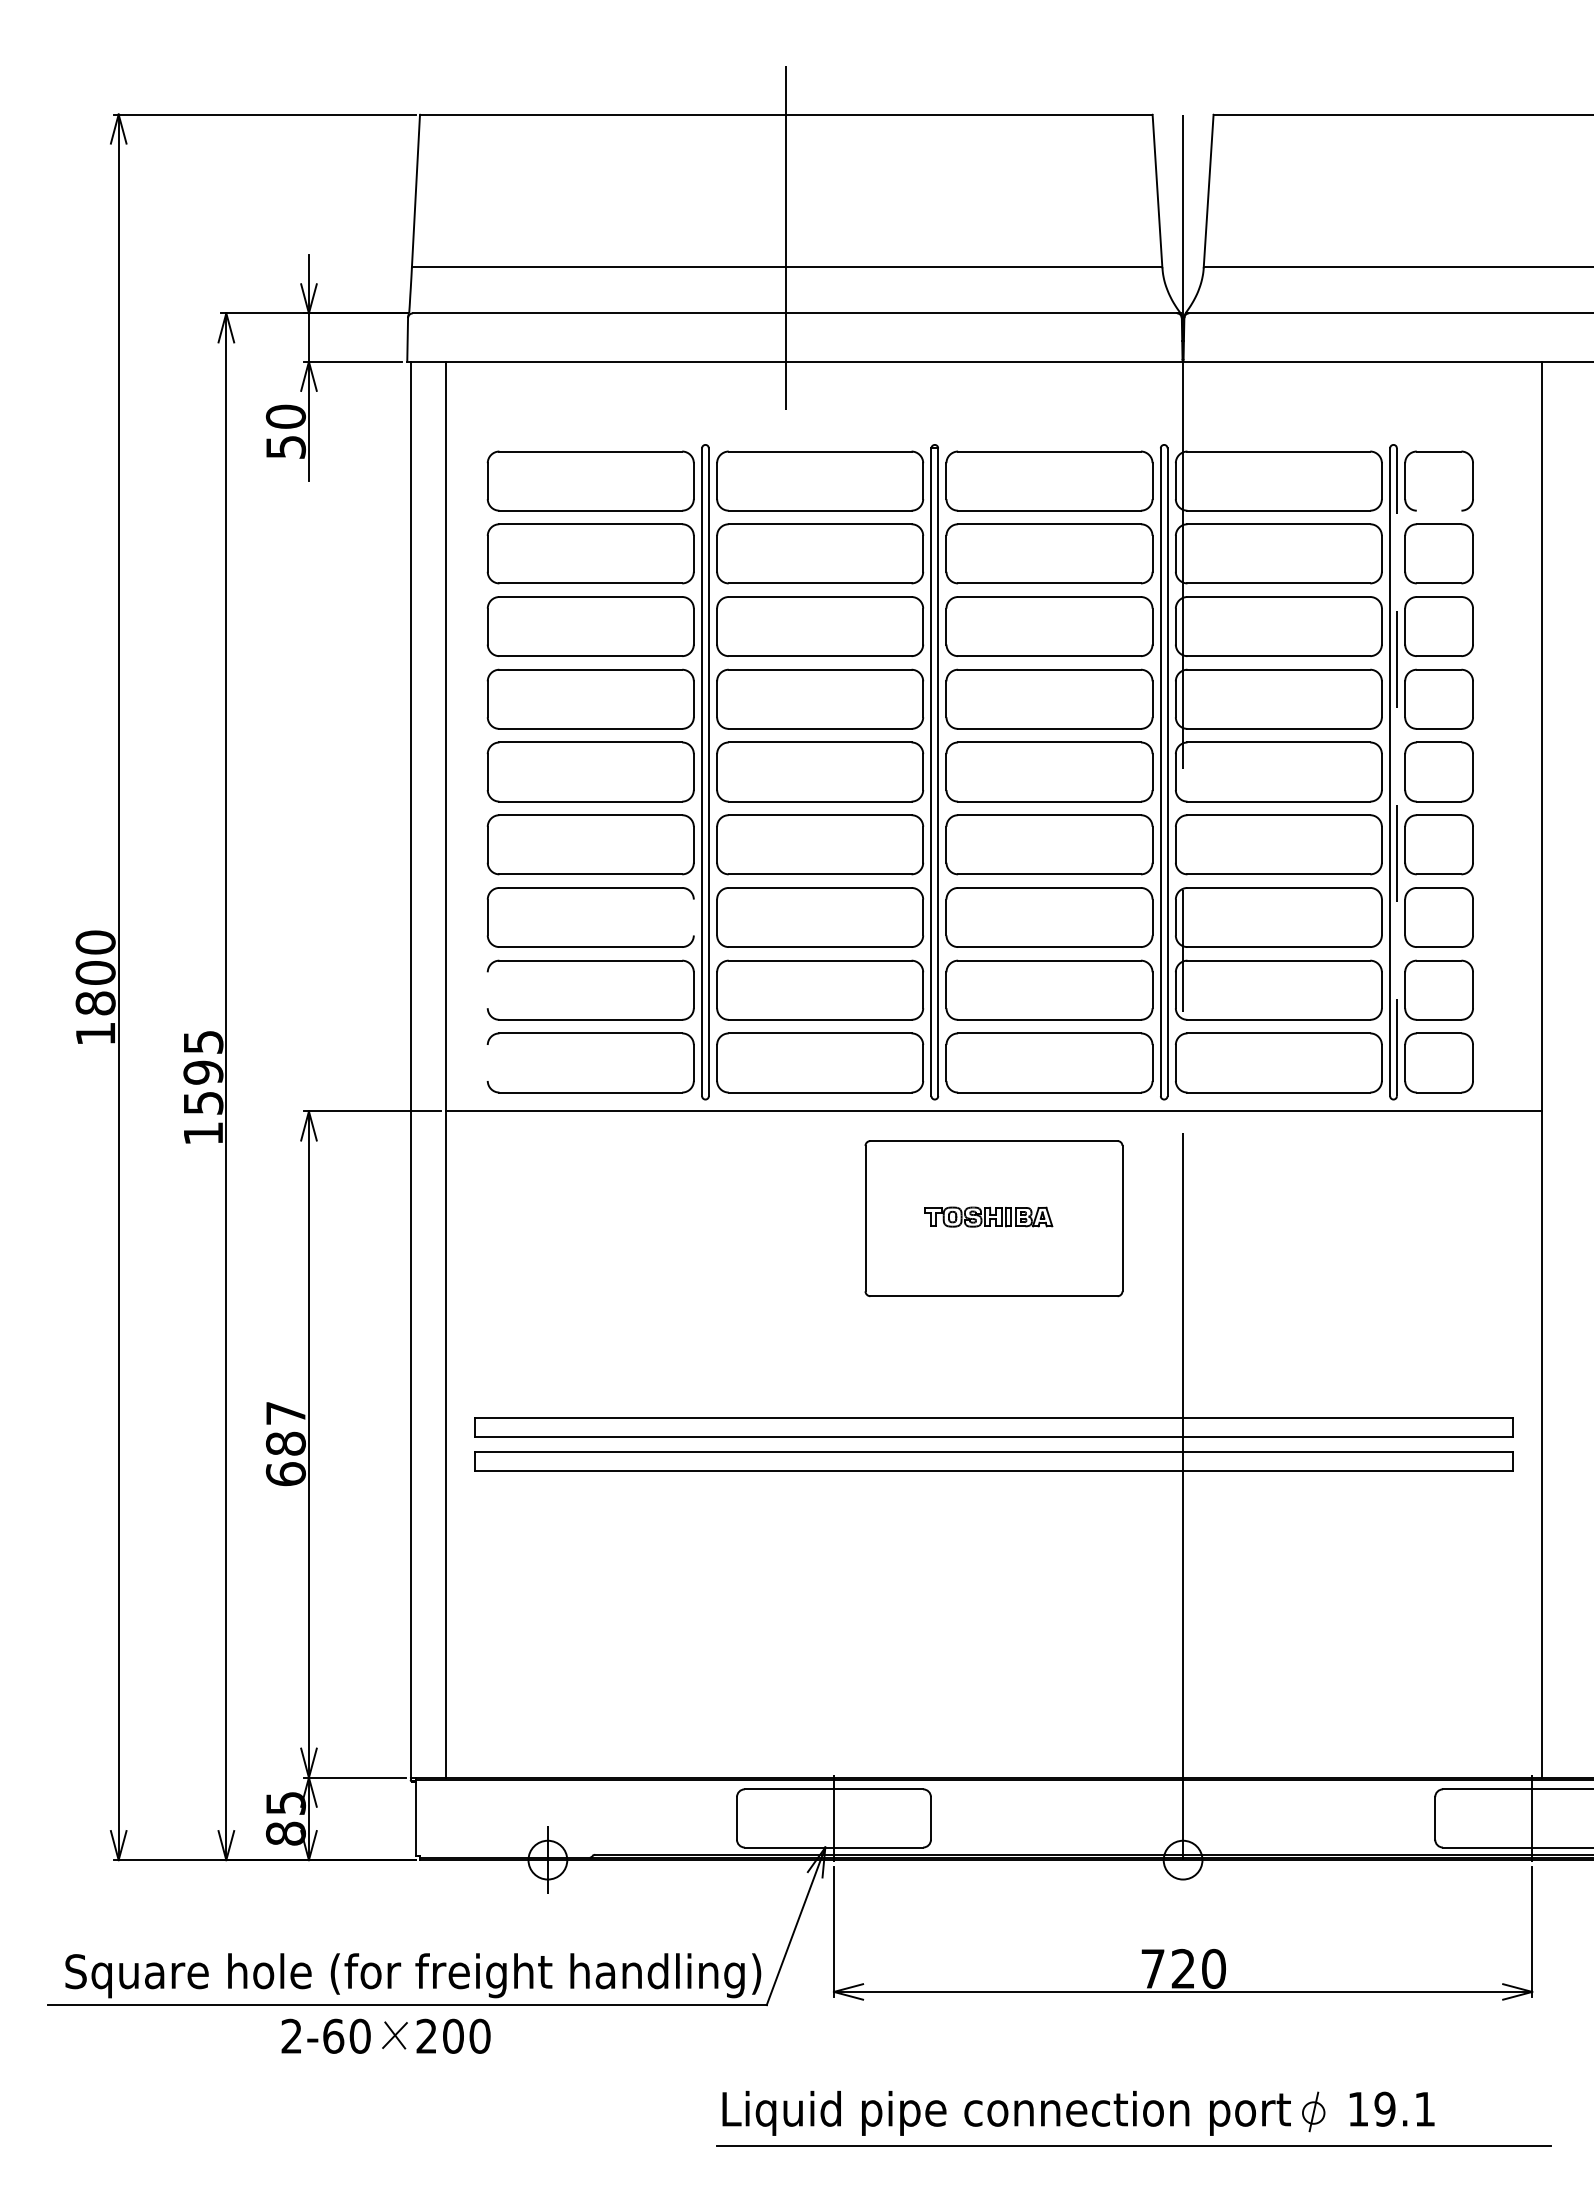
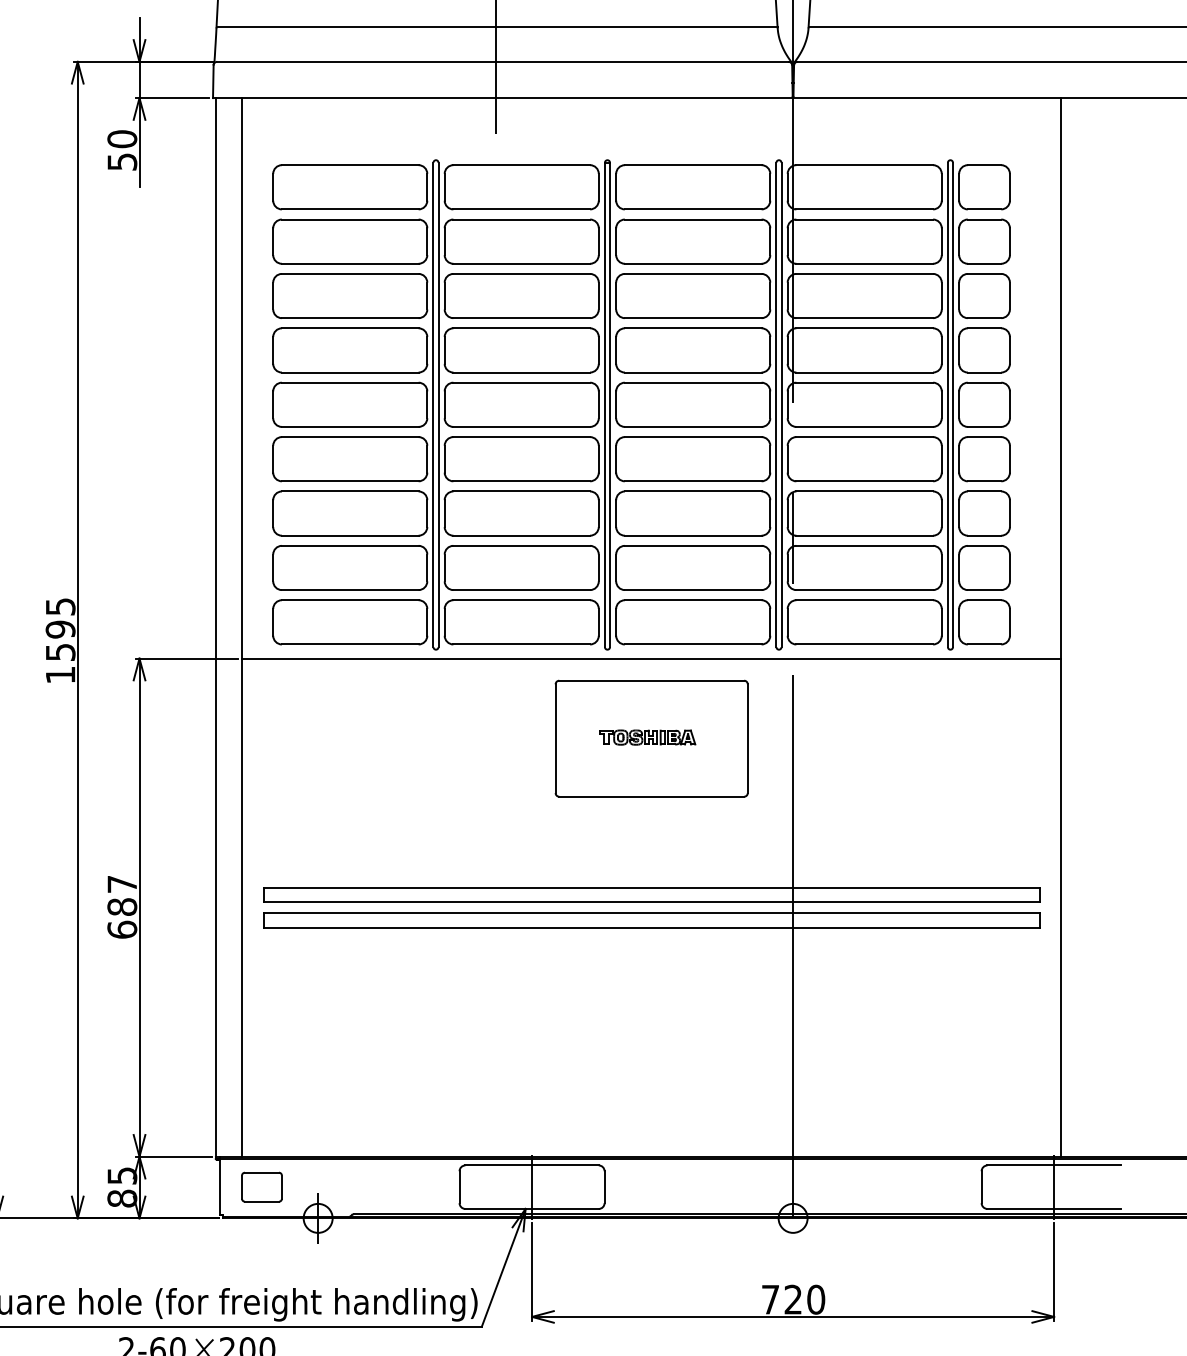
line: (1438, 510) -> (984, 209), added
line: (1396, 772) -> (952, 405), dashed -> solid
line: (693, 917) -> (427, 513), added
line: (487, 990) -> (273, 568), added
line: (487, 1062) -> (273, 621), added
part: (472, 1818) -> (261, 1187), added

